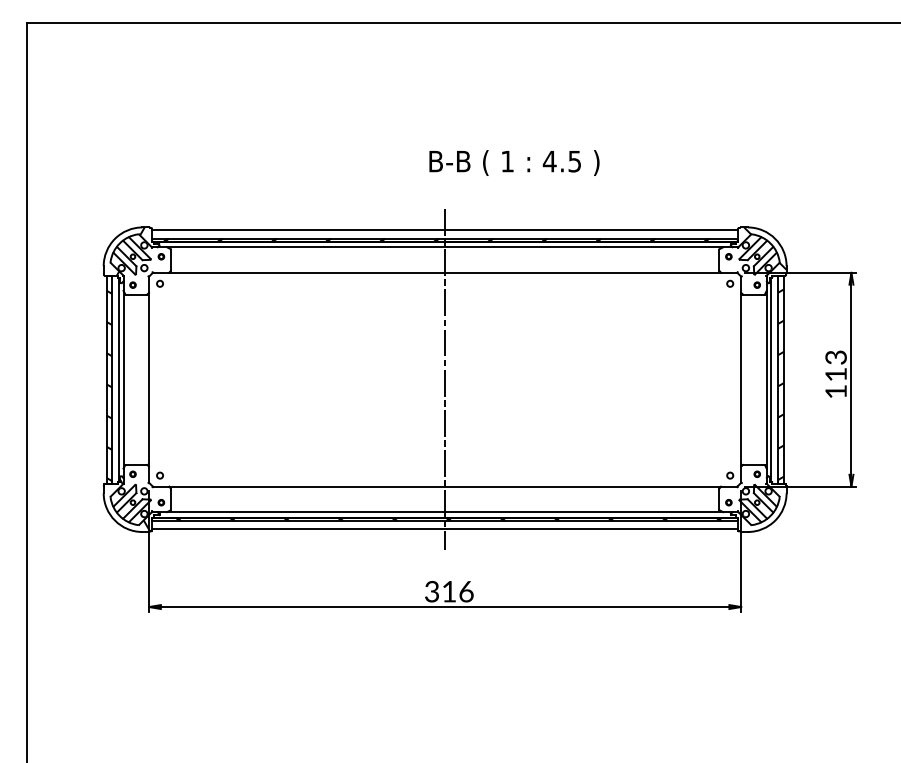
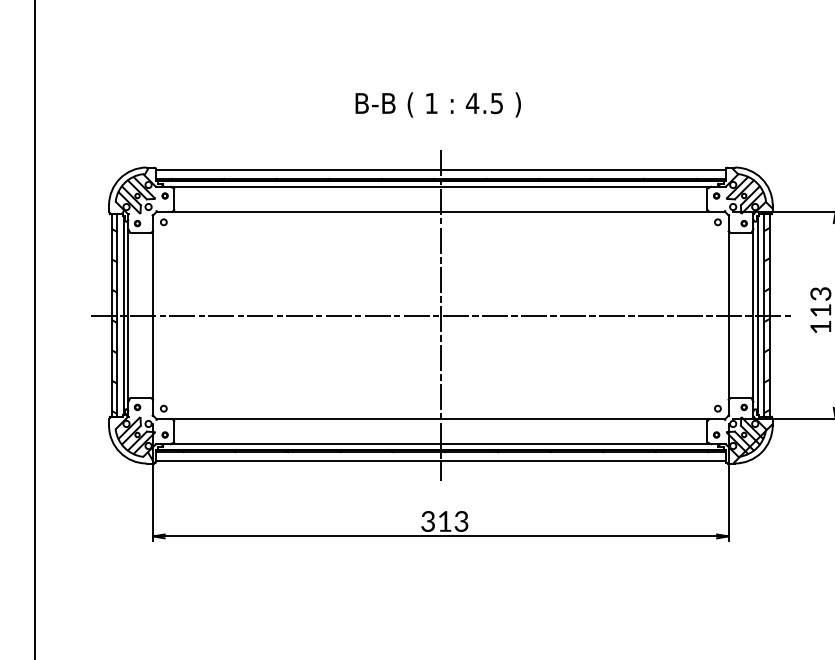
text: (514, 162) -> (438, 104), moved
line: (445, 379) -> (441, 315), added
hatch: (766, 511) -> (753, 443), added
text: (466, 590) -> (461, 520), 316 -> 313

